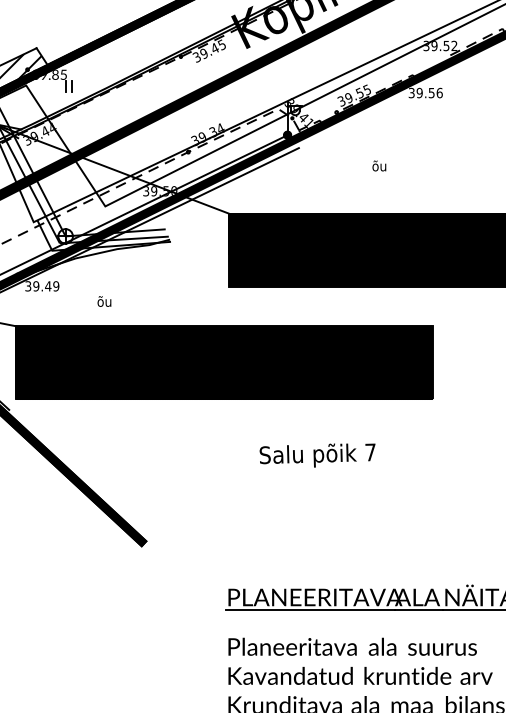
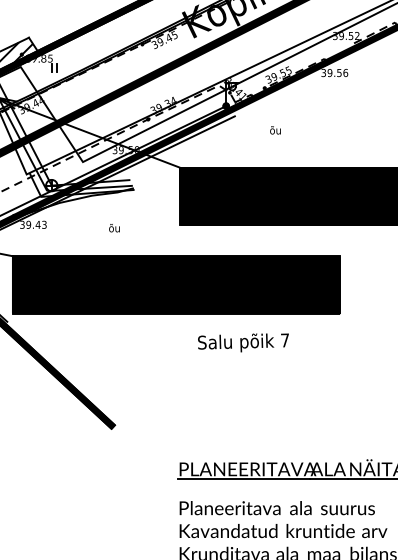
text: (379, 165) -> (275, 129), moved
text: (56, 286) -> (44, 224), 39.49 -> 39.43
text: (104, 301) -> (114, 228), moved
text: (317, 455) -> (243, 342), moved

